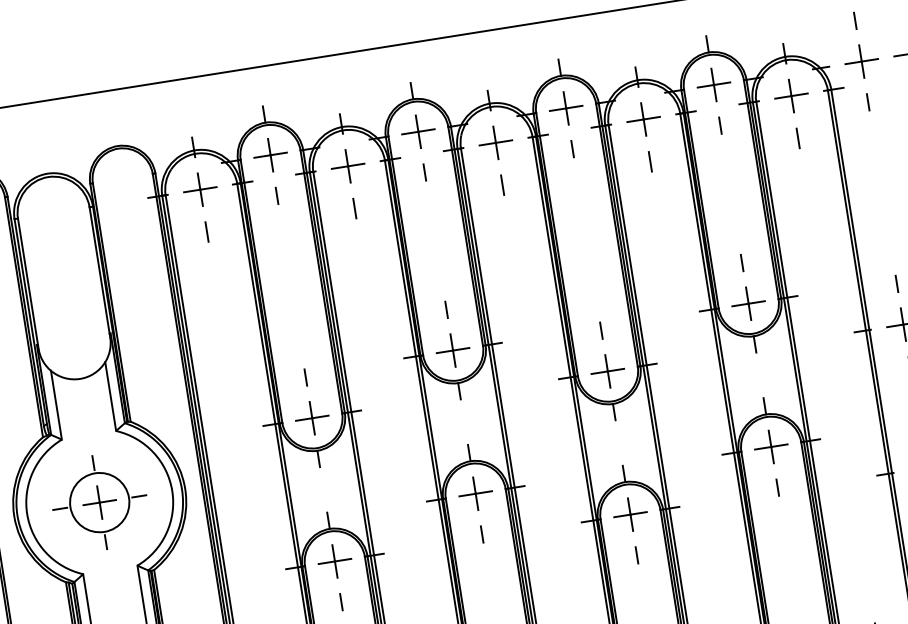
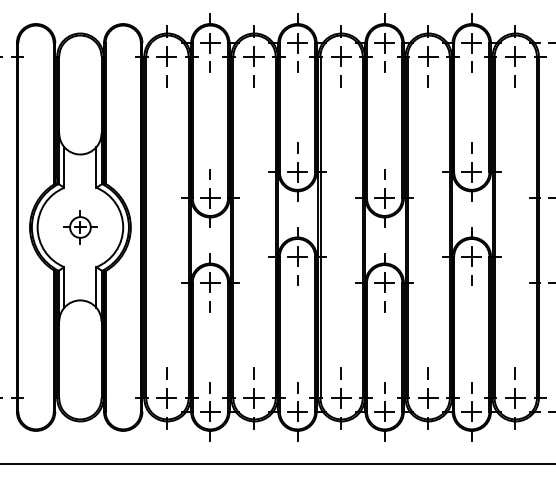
part: (99, 502) -> (80, 227), size x0.6

